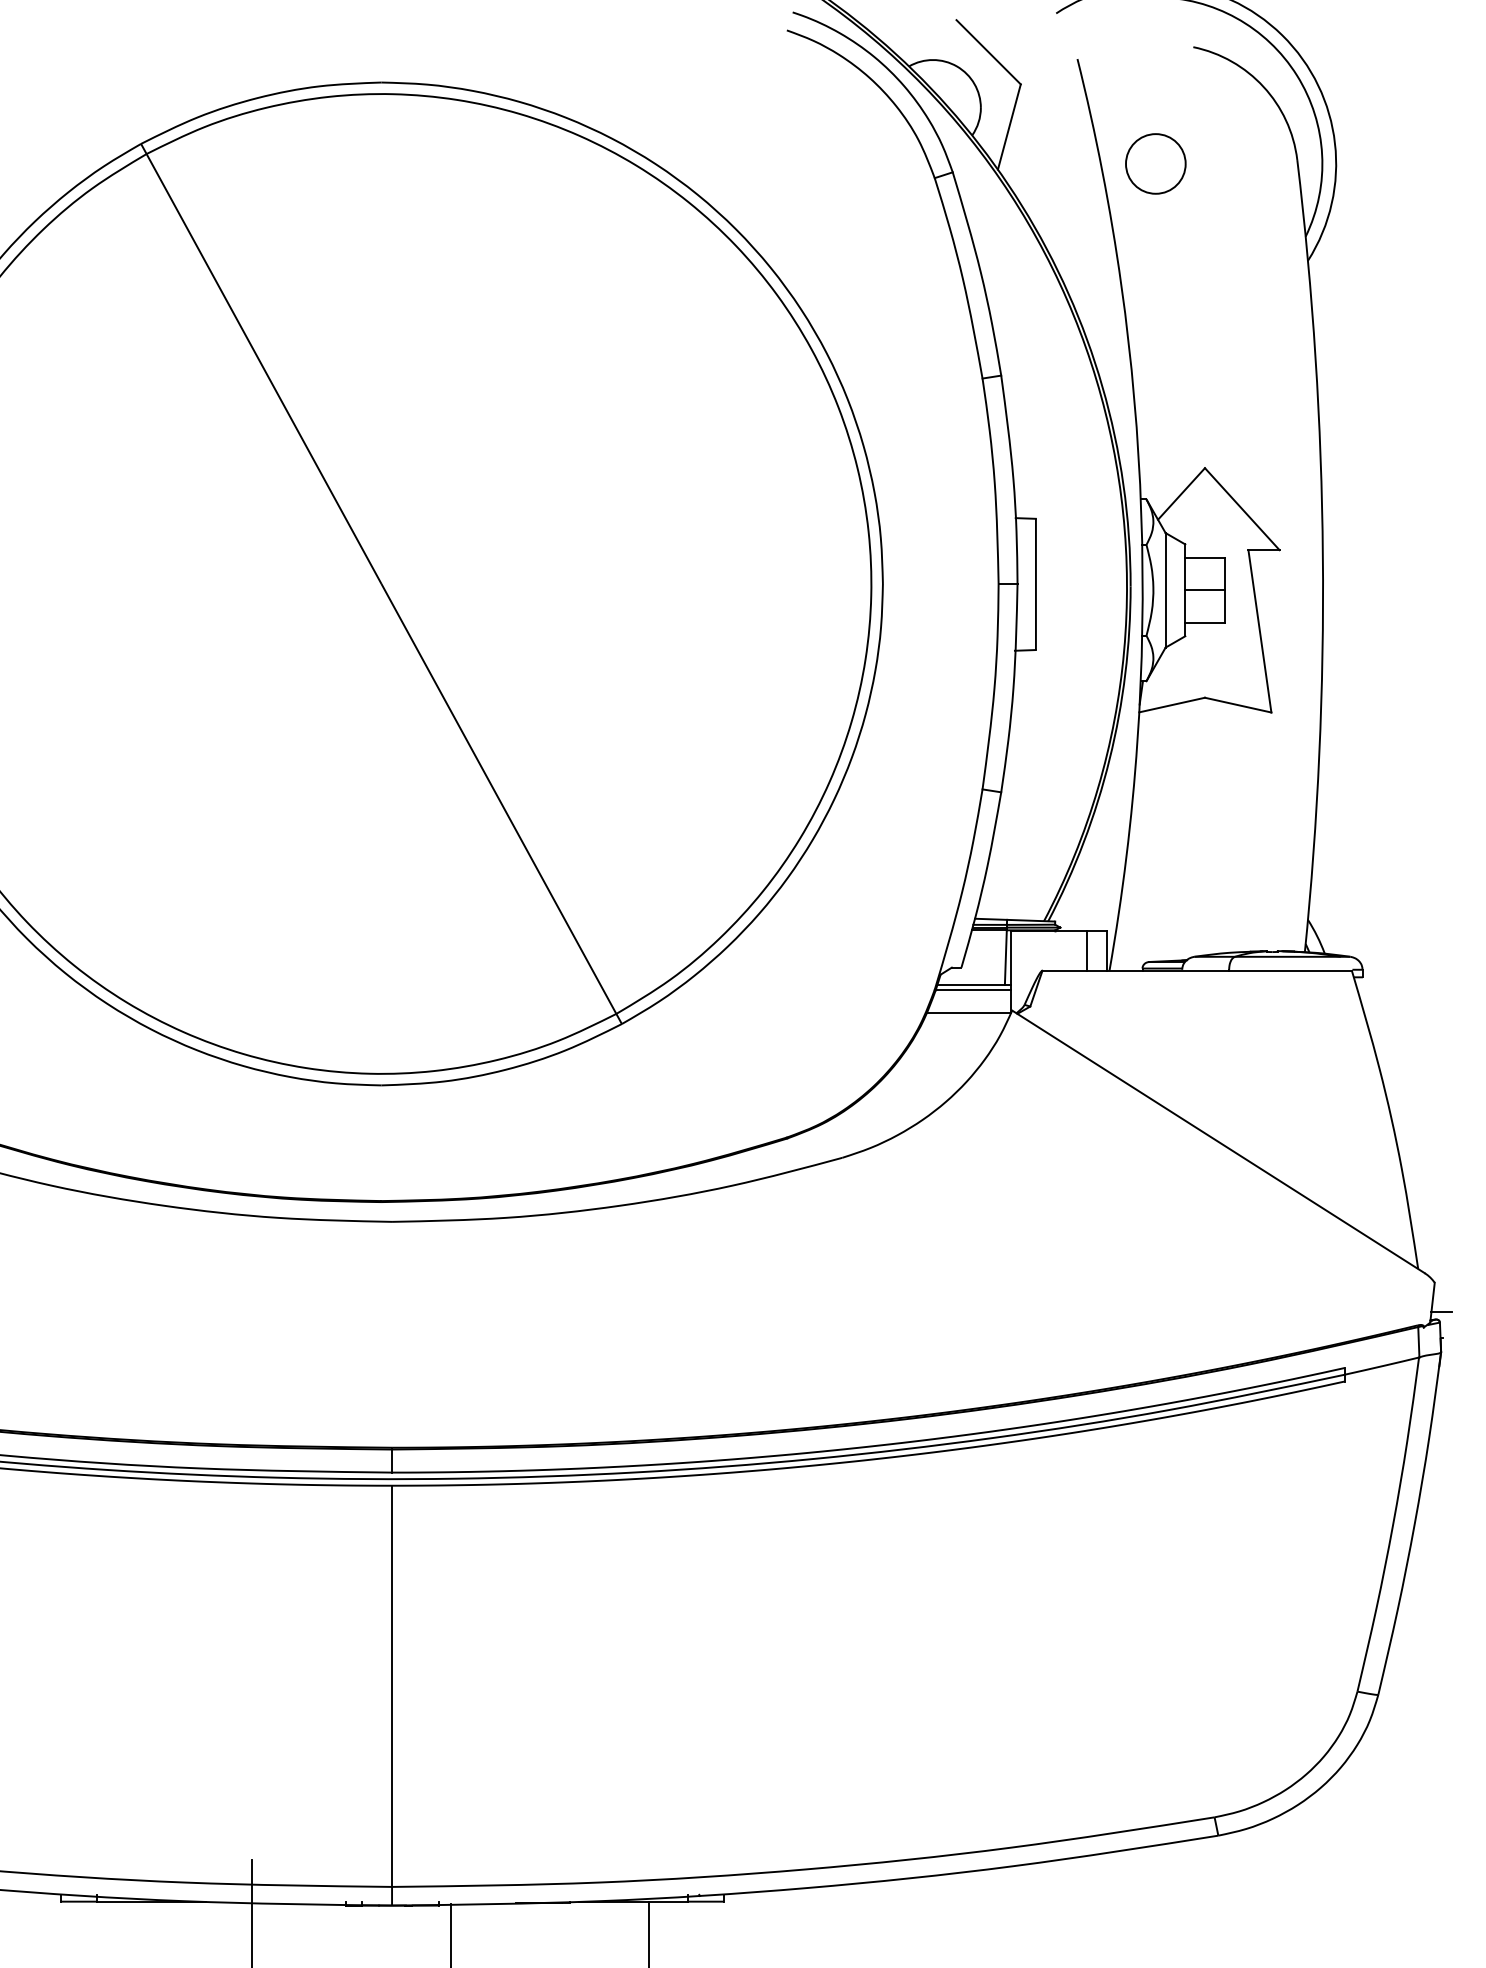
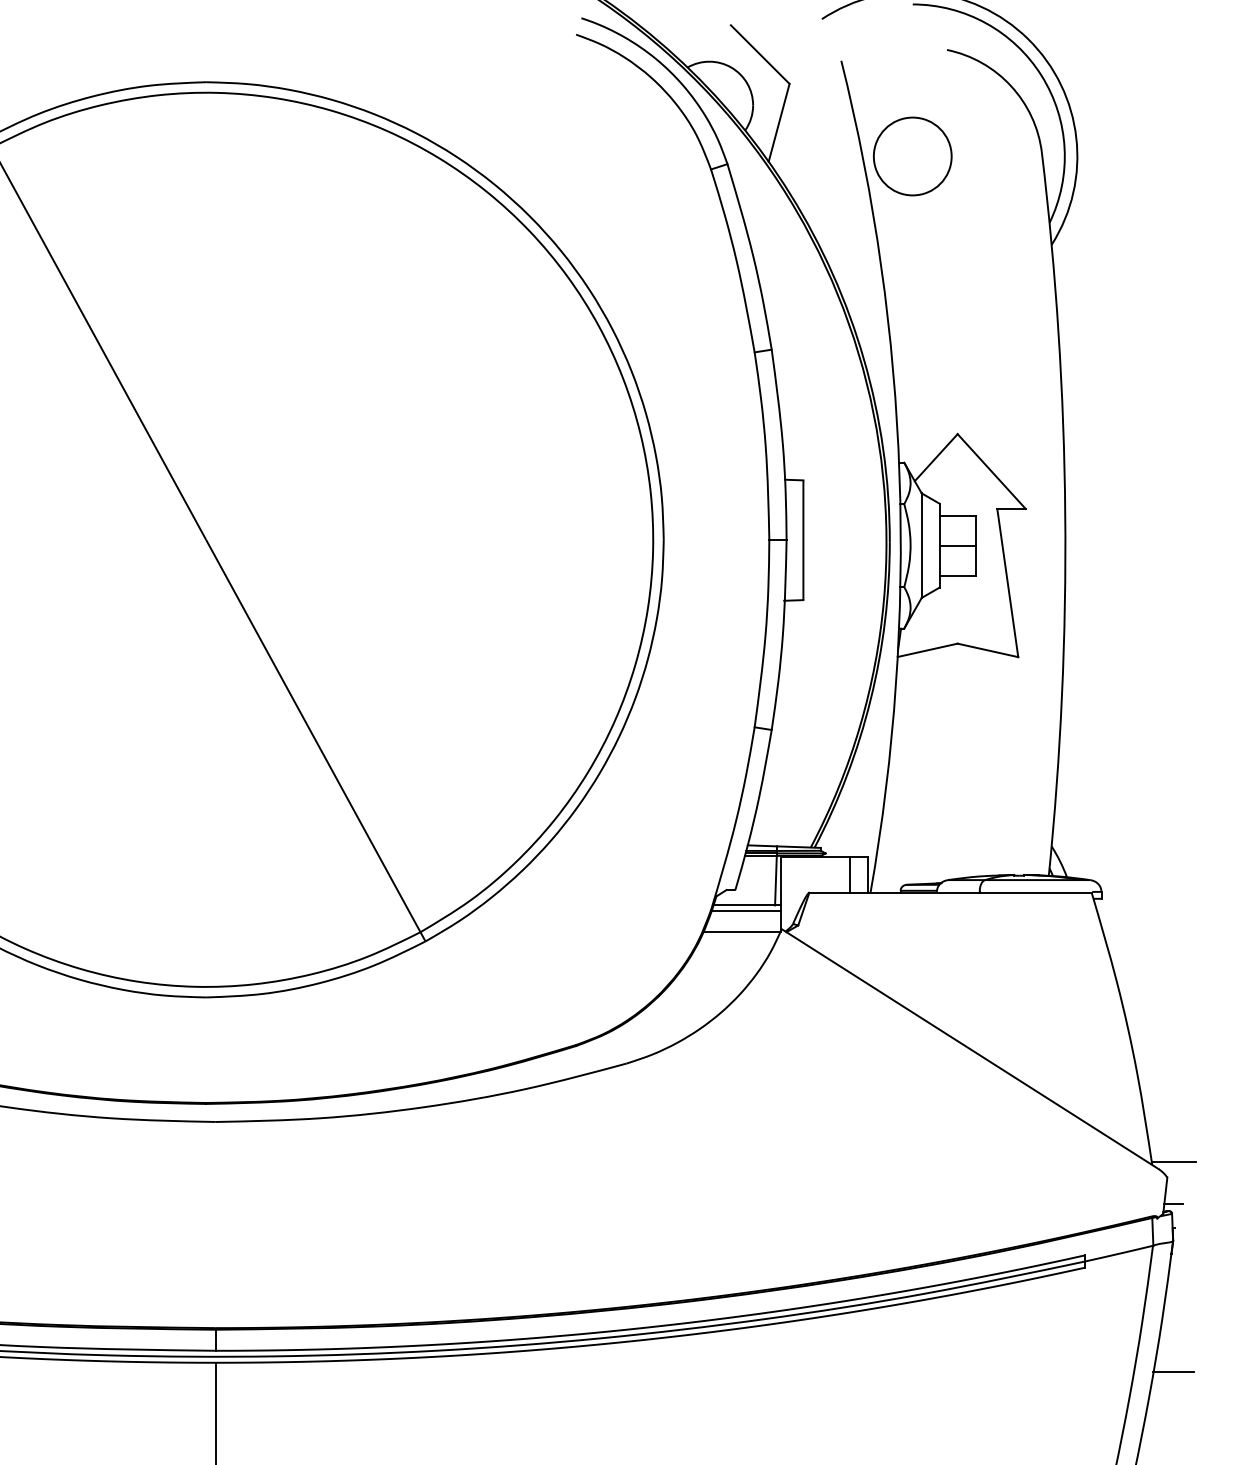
circle: (1155, 163) -> (912, 156), size x1.43
line: (1441, 1265) -> (1173, 1161), added
line: (1441, 1495) -> (1173, 1371), added

